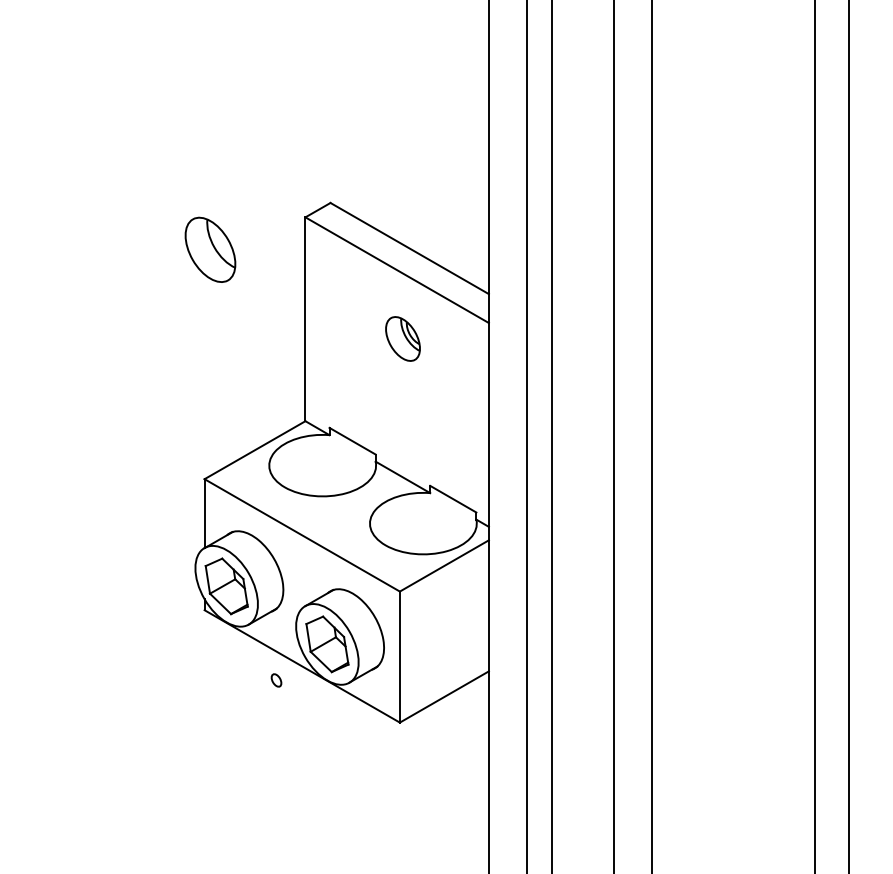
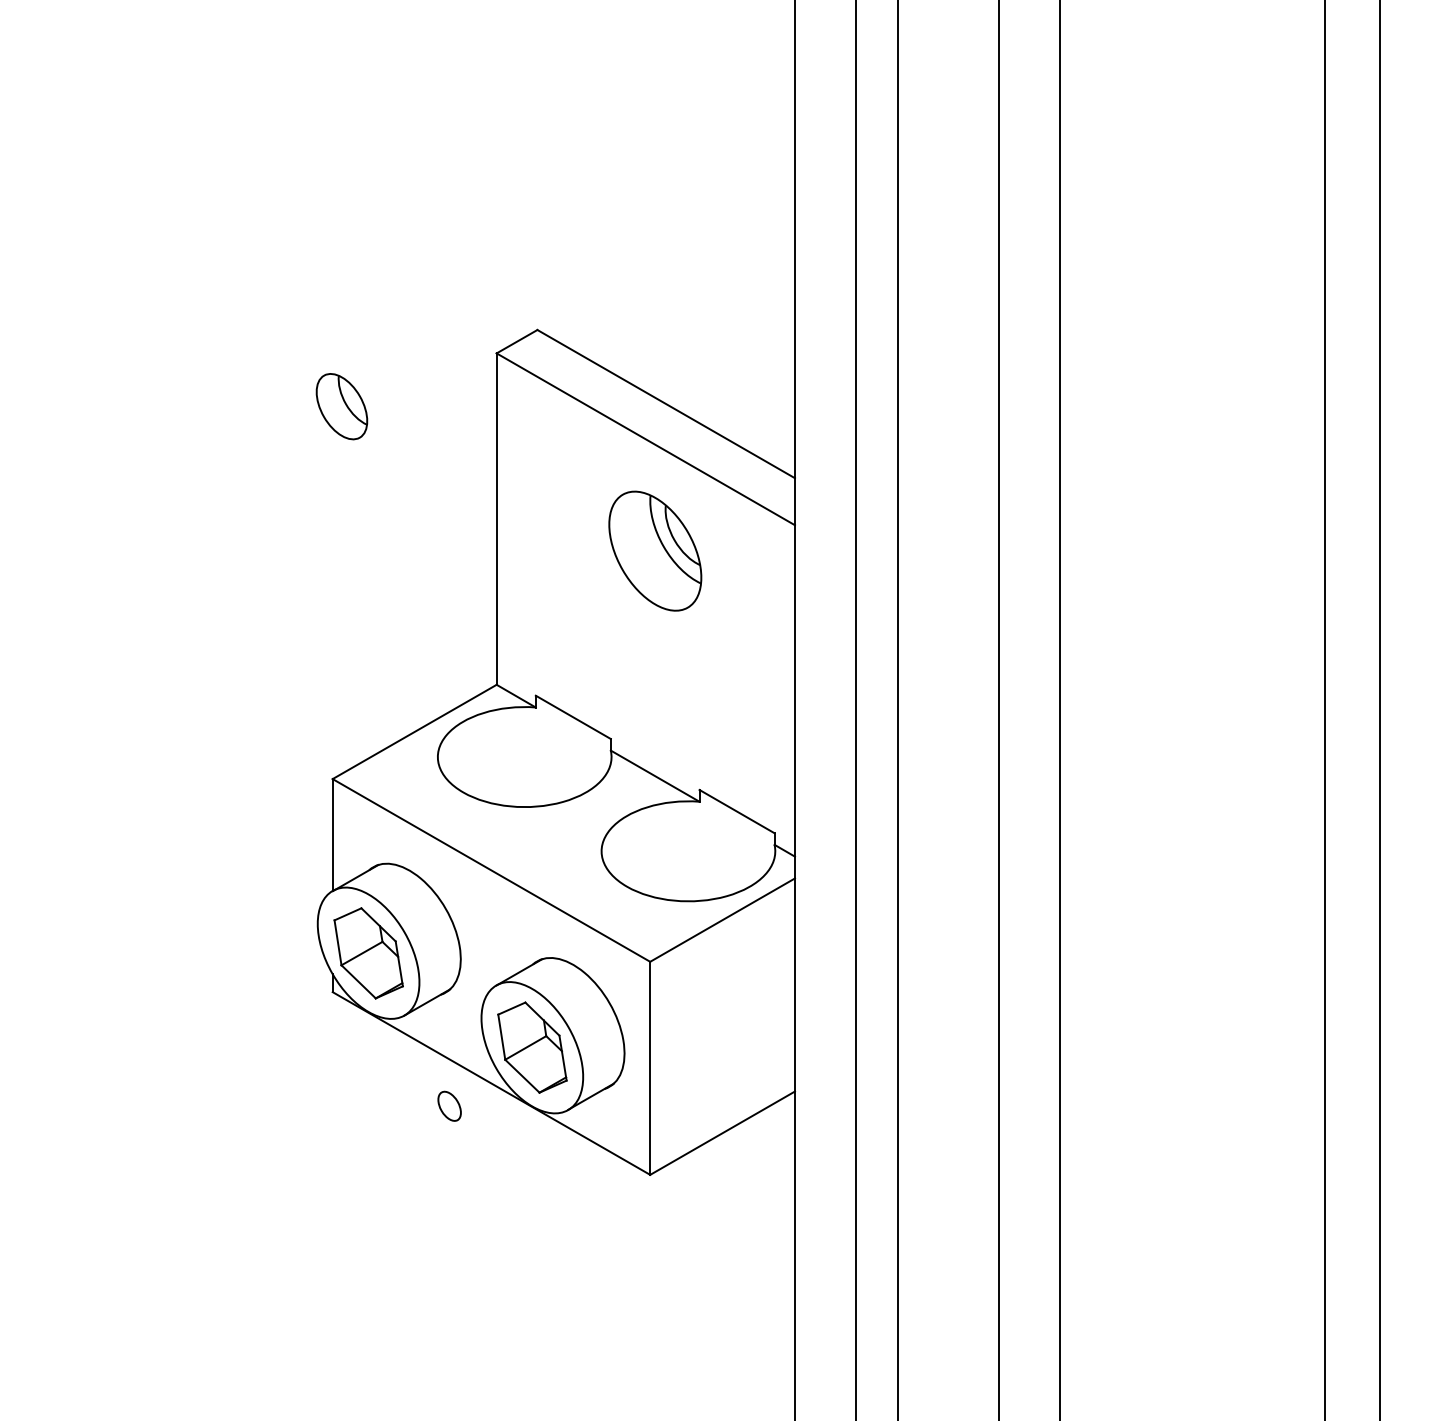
part: (209, 250) -> (340, 407), size x0.62
part: (402, 338) -> (654, 550), size x1.67
part: (276, 680) -> (449, 1106), size x1.43

